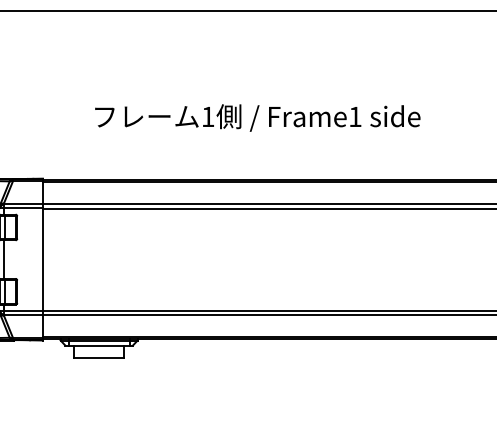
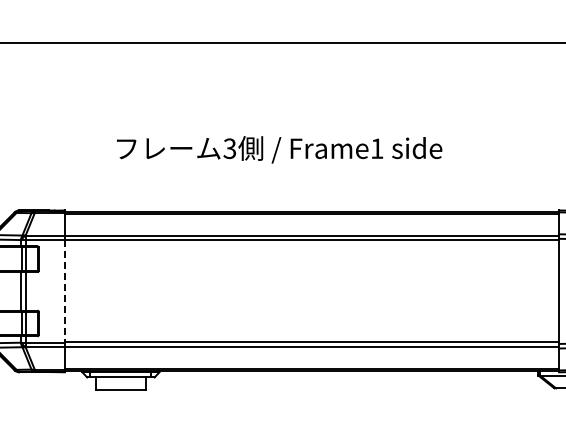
text: (207, 116) -> (229, 148), 1 -> 3
line: (42, 259) -> (64, 291), solid -> dashed

